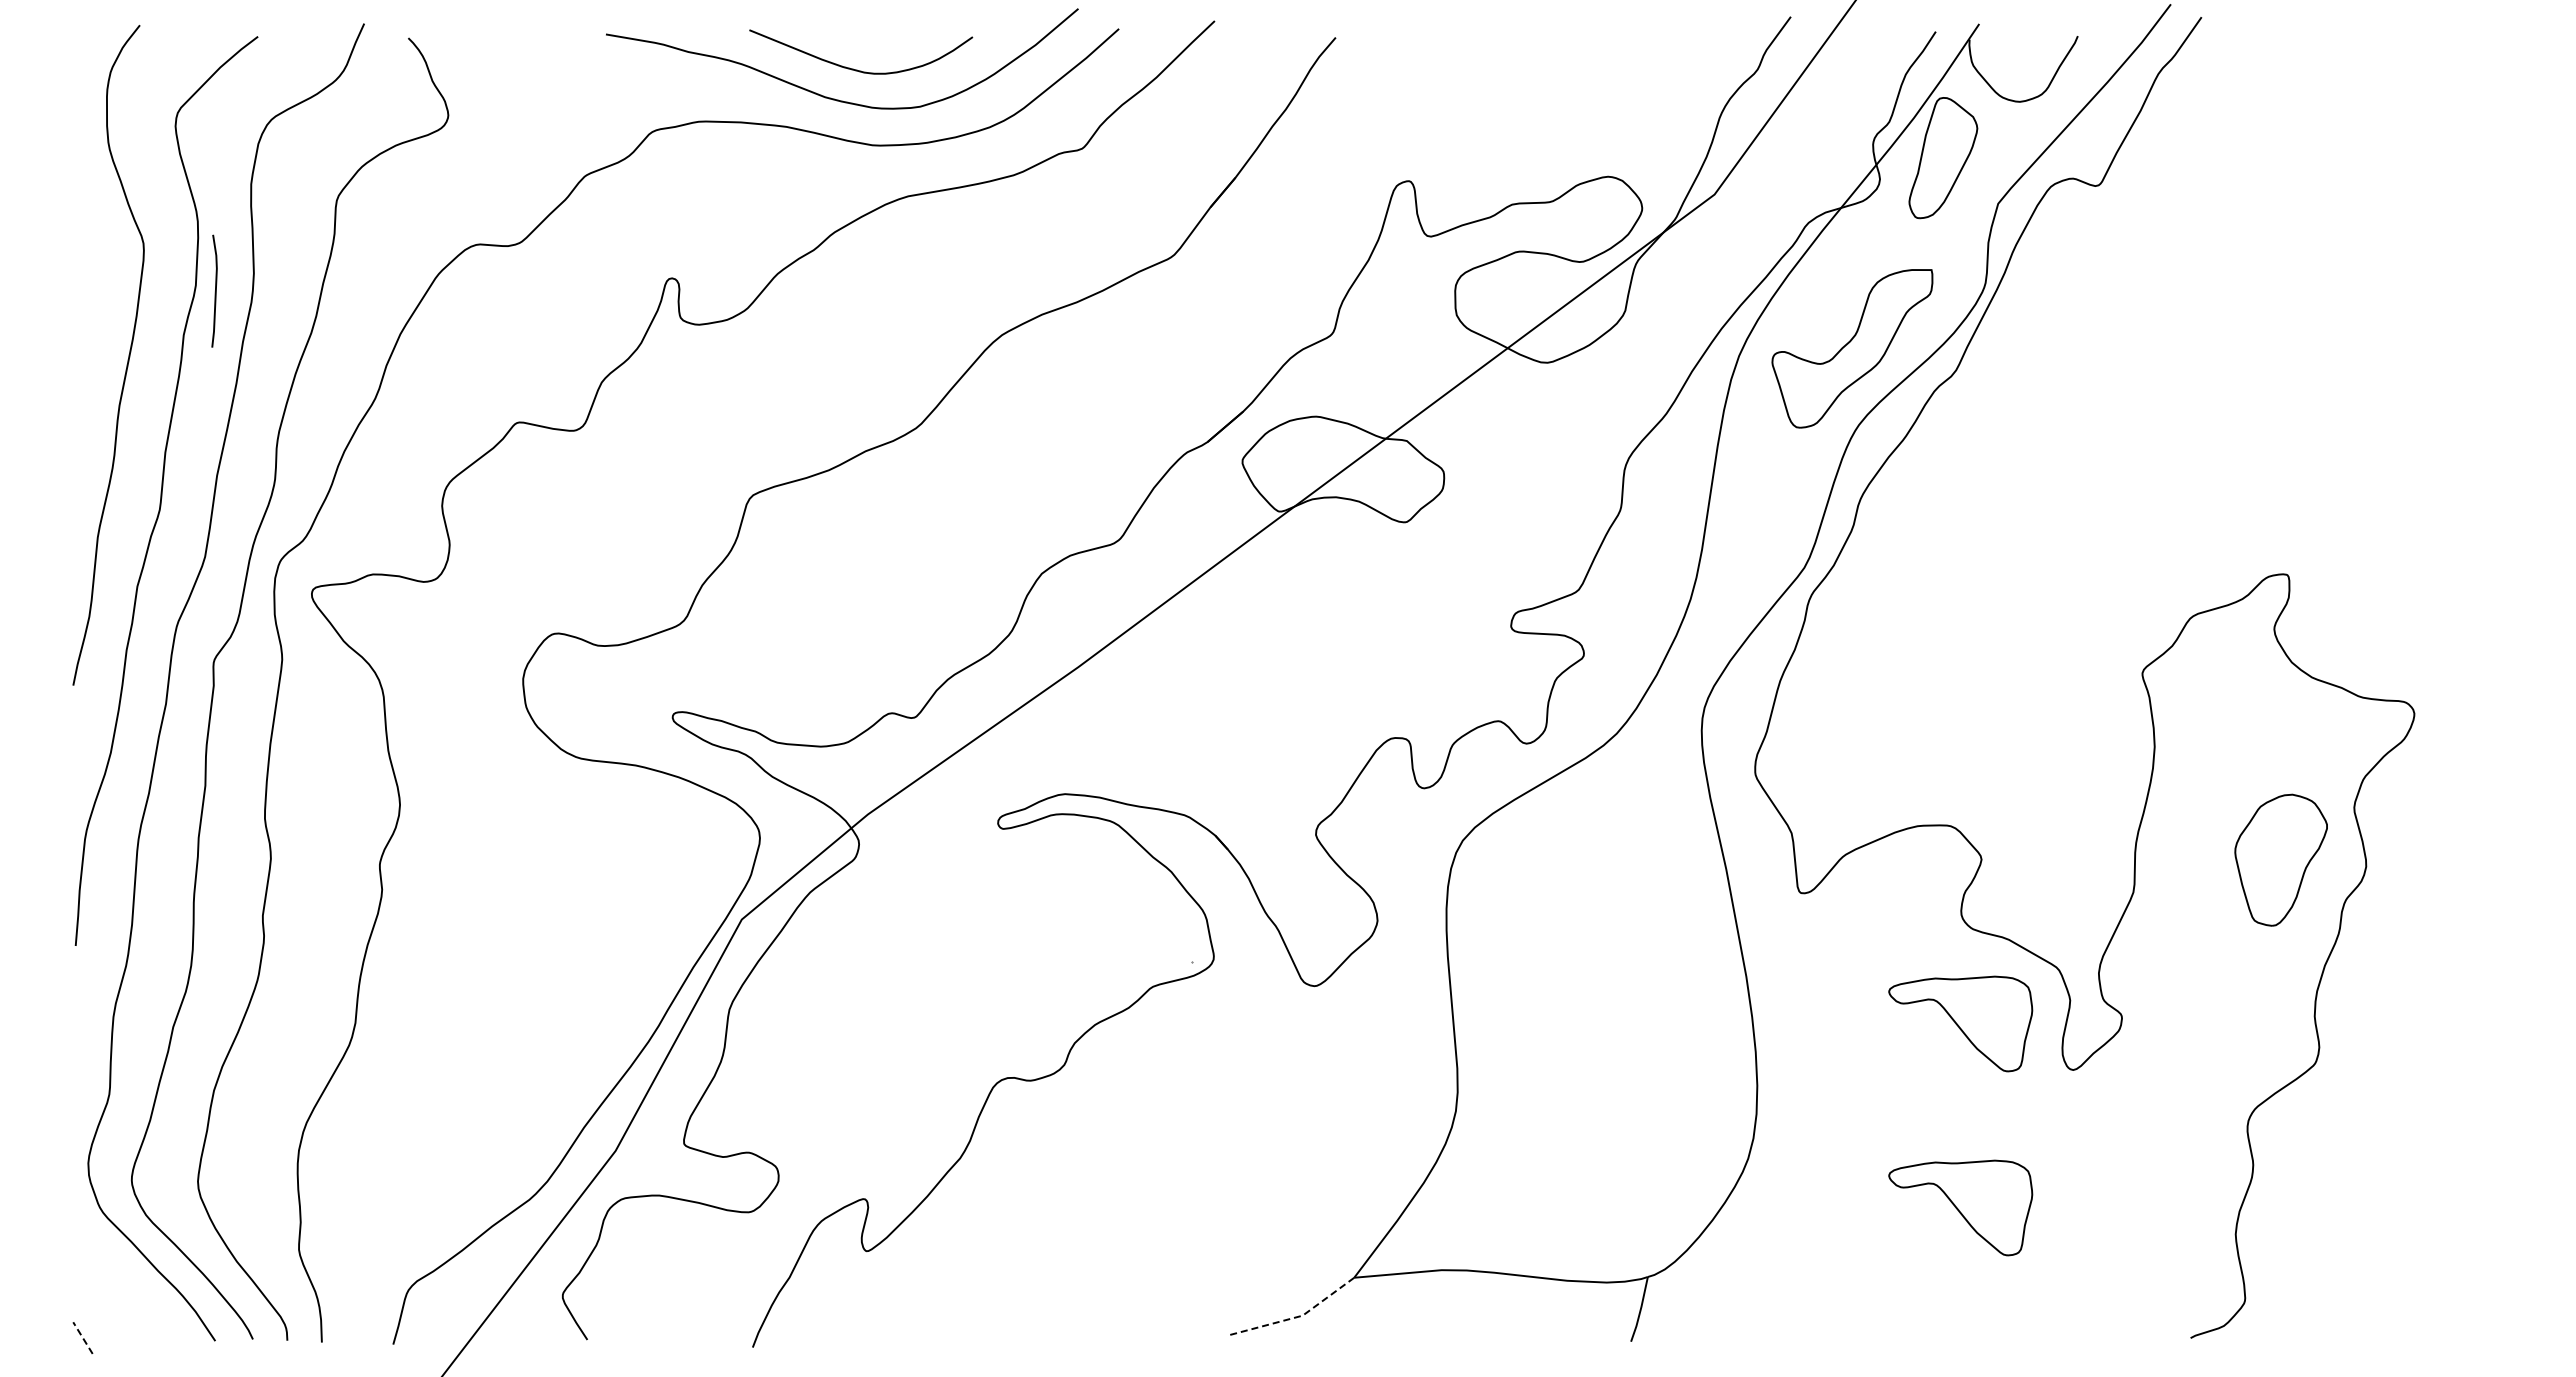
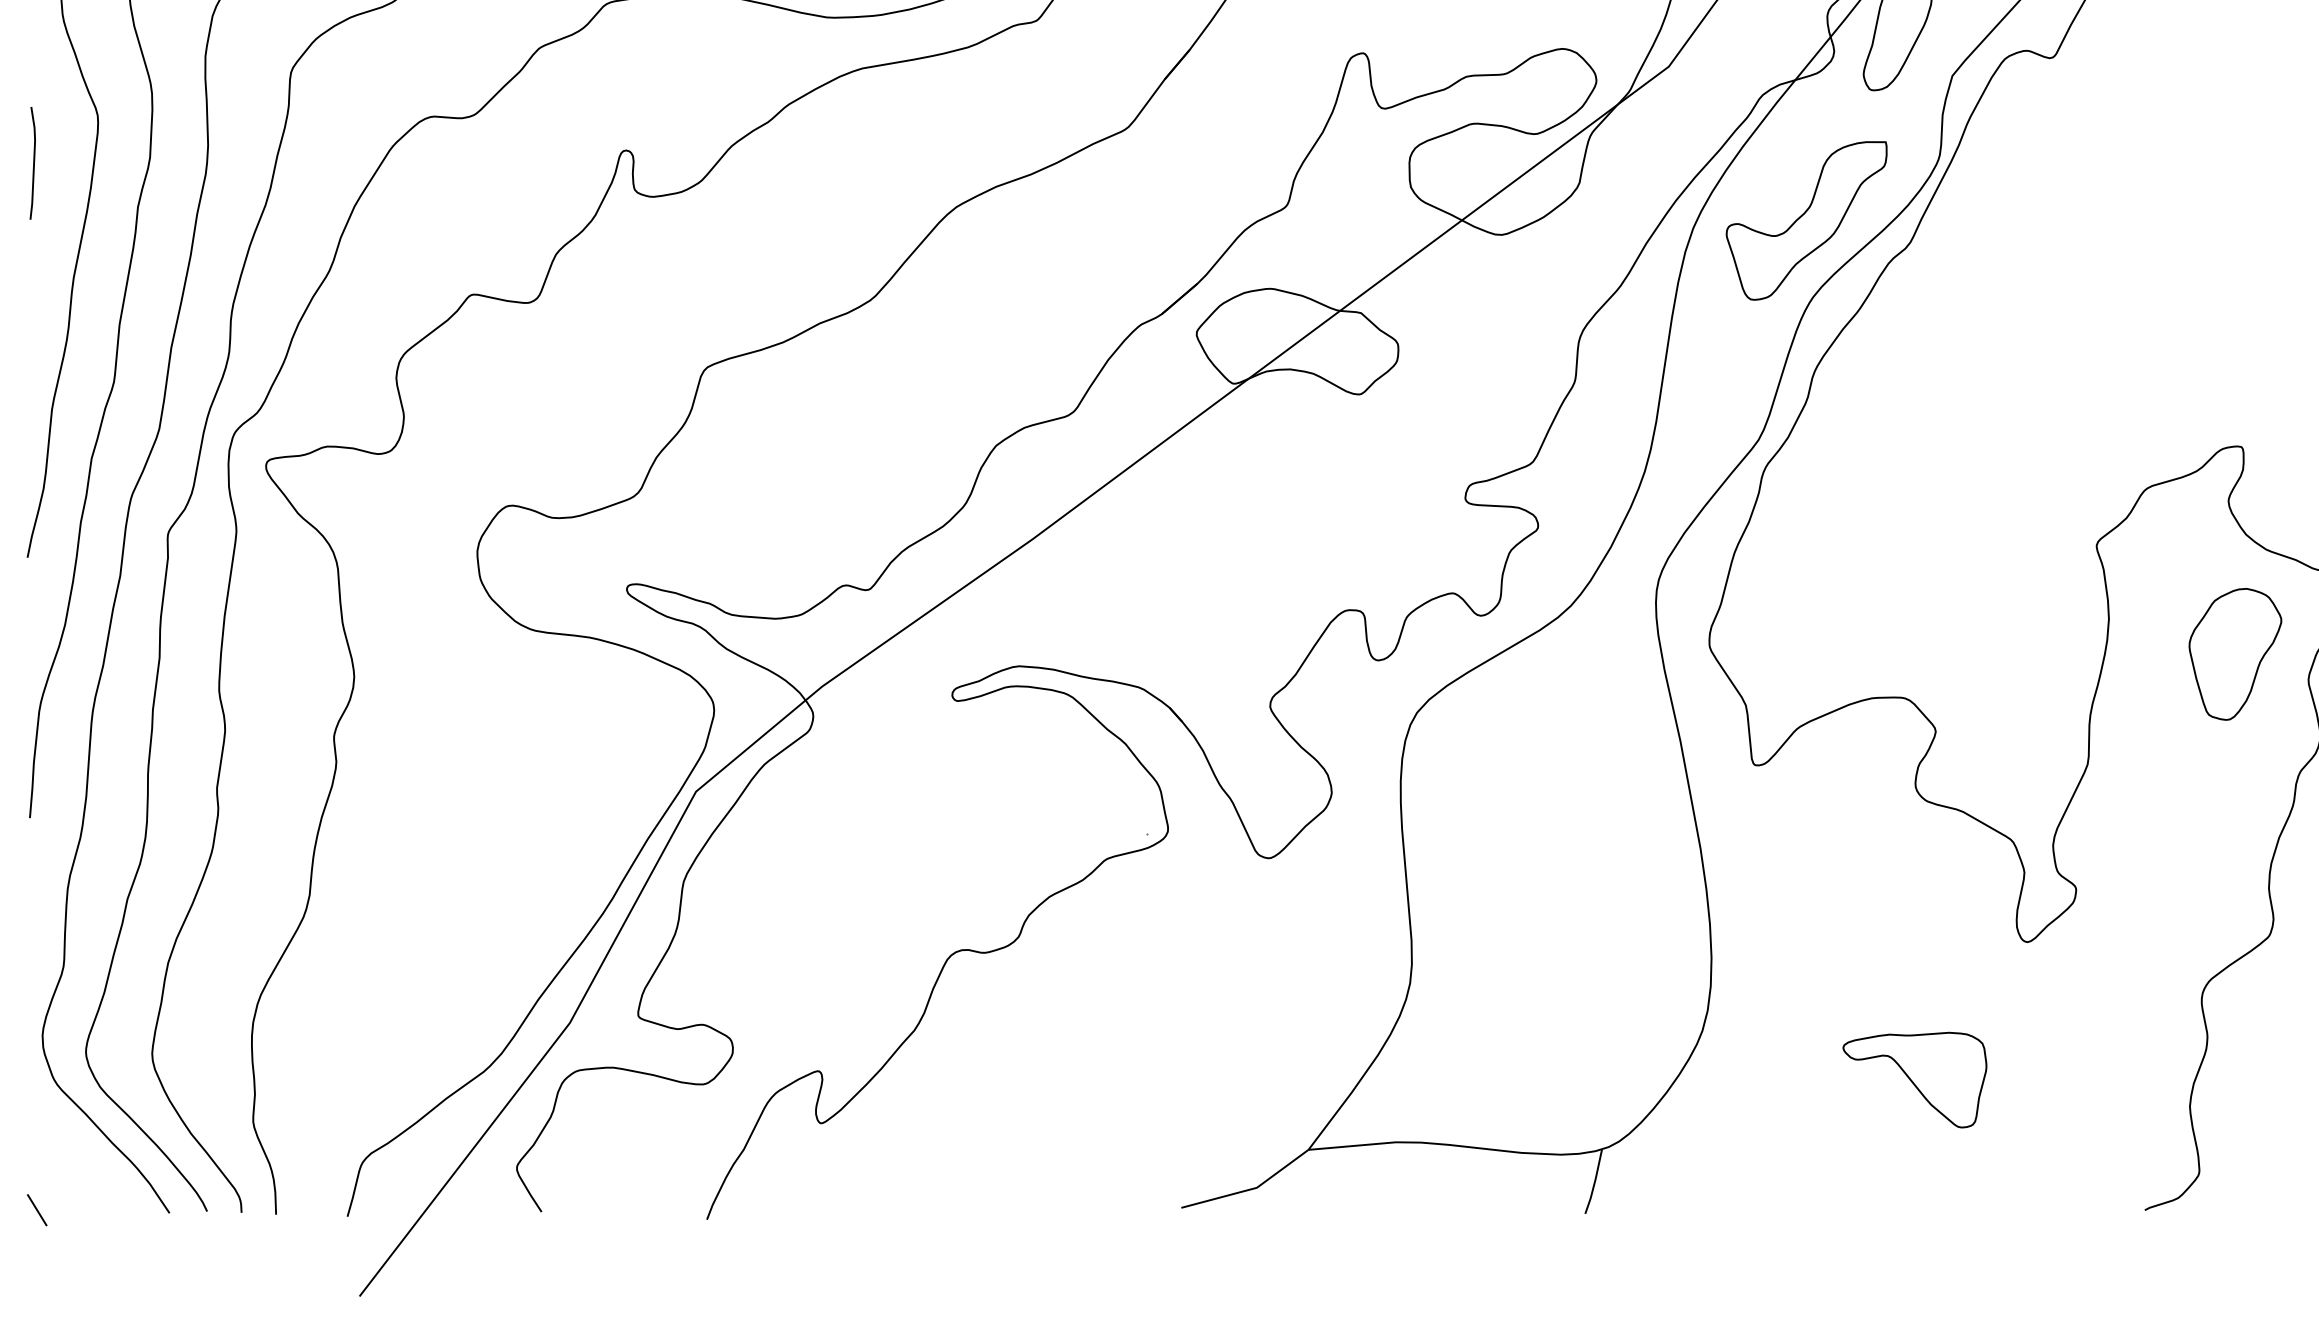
line: (215, 290) -> (33, 162), moved
part: (2280, 859) -> (2234, 653), moved
part: (1960, 1023) -> (1914, 895), removed
line: (1296, 1317) -> (1250, 1189), dashed -> solid
line: (82, 1338) -> (36, 1210), dashed -> solid

